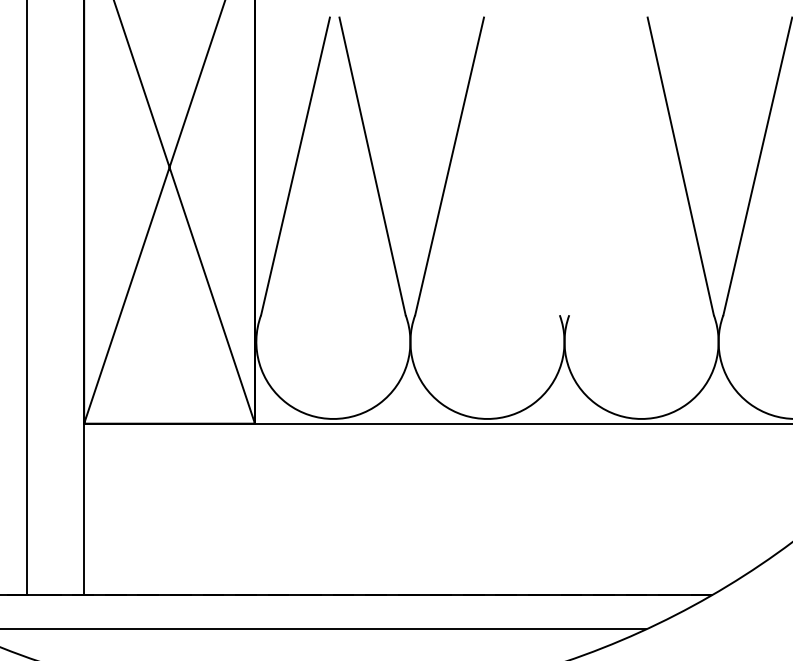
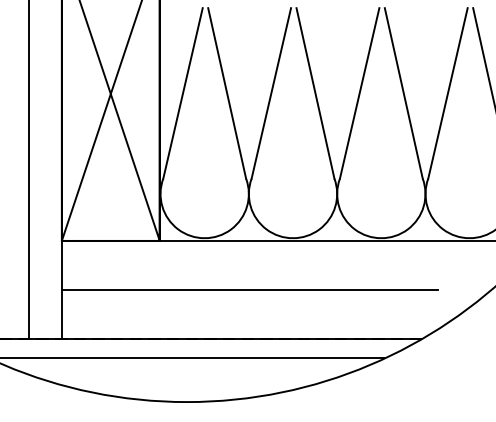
line: (526, 166) -> (315, 93), added
line: (603, 166) -> (359, 93), added
line: (411, 508) -> (249, 289), added

